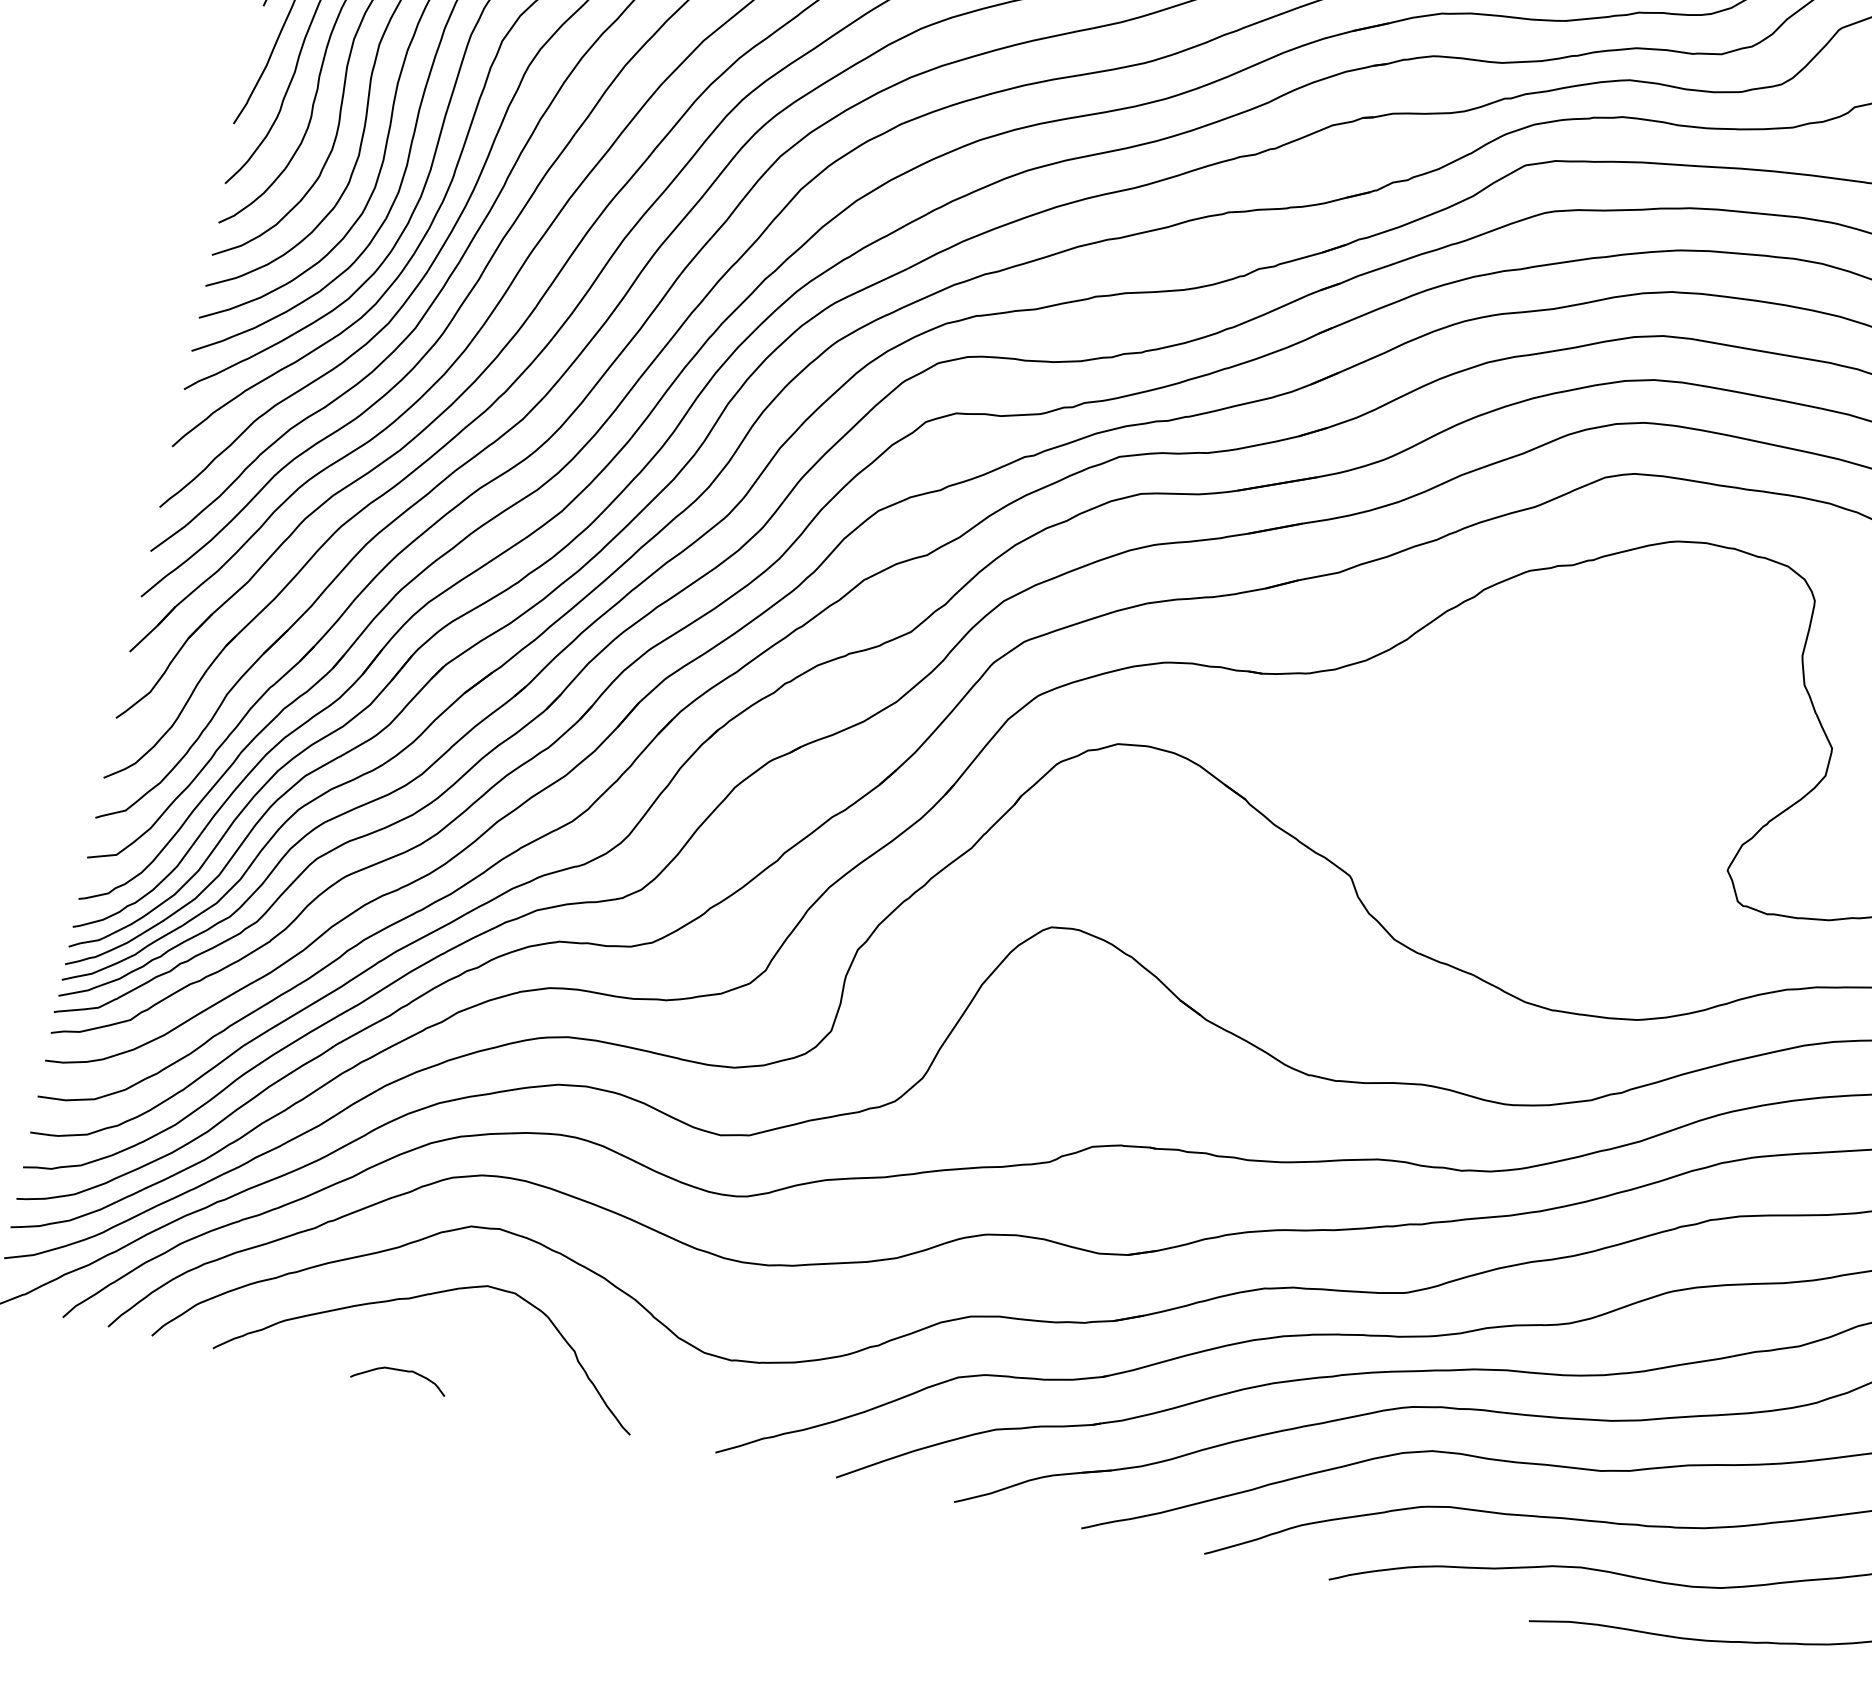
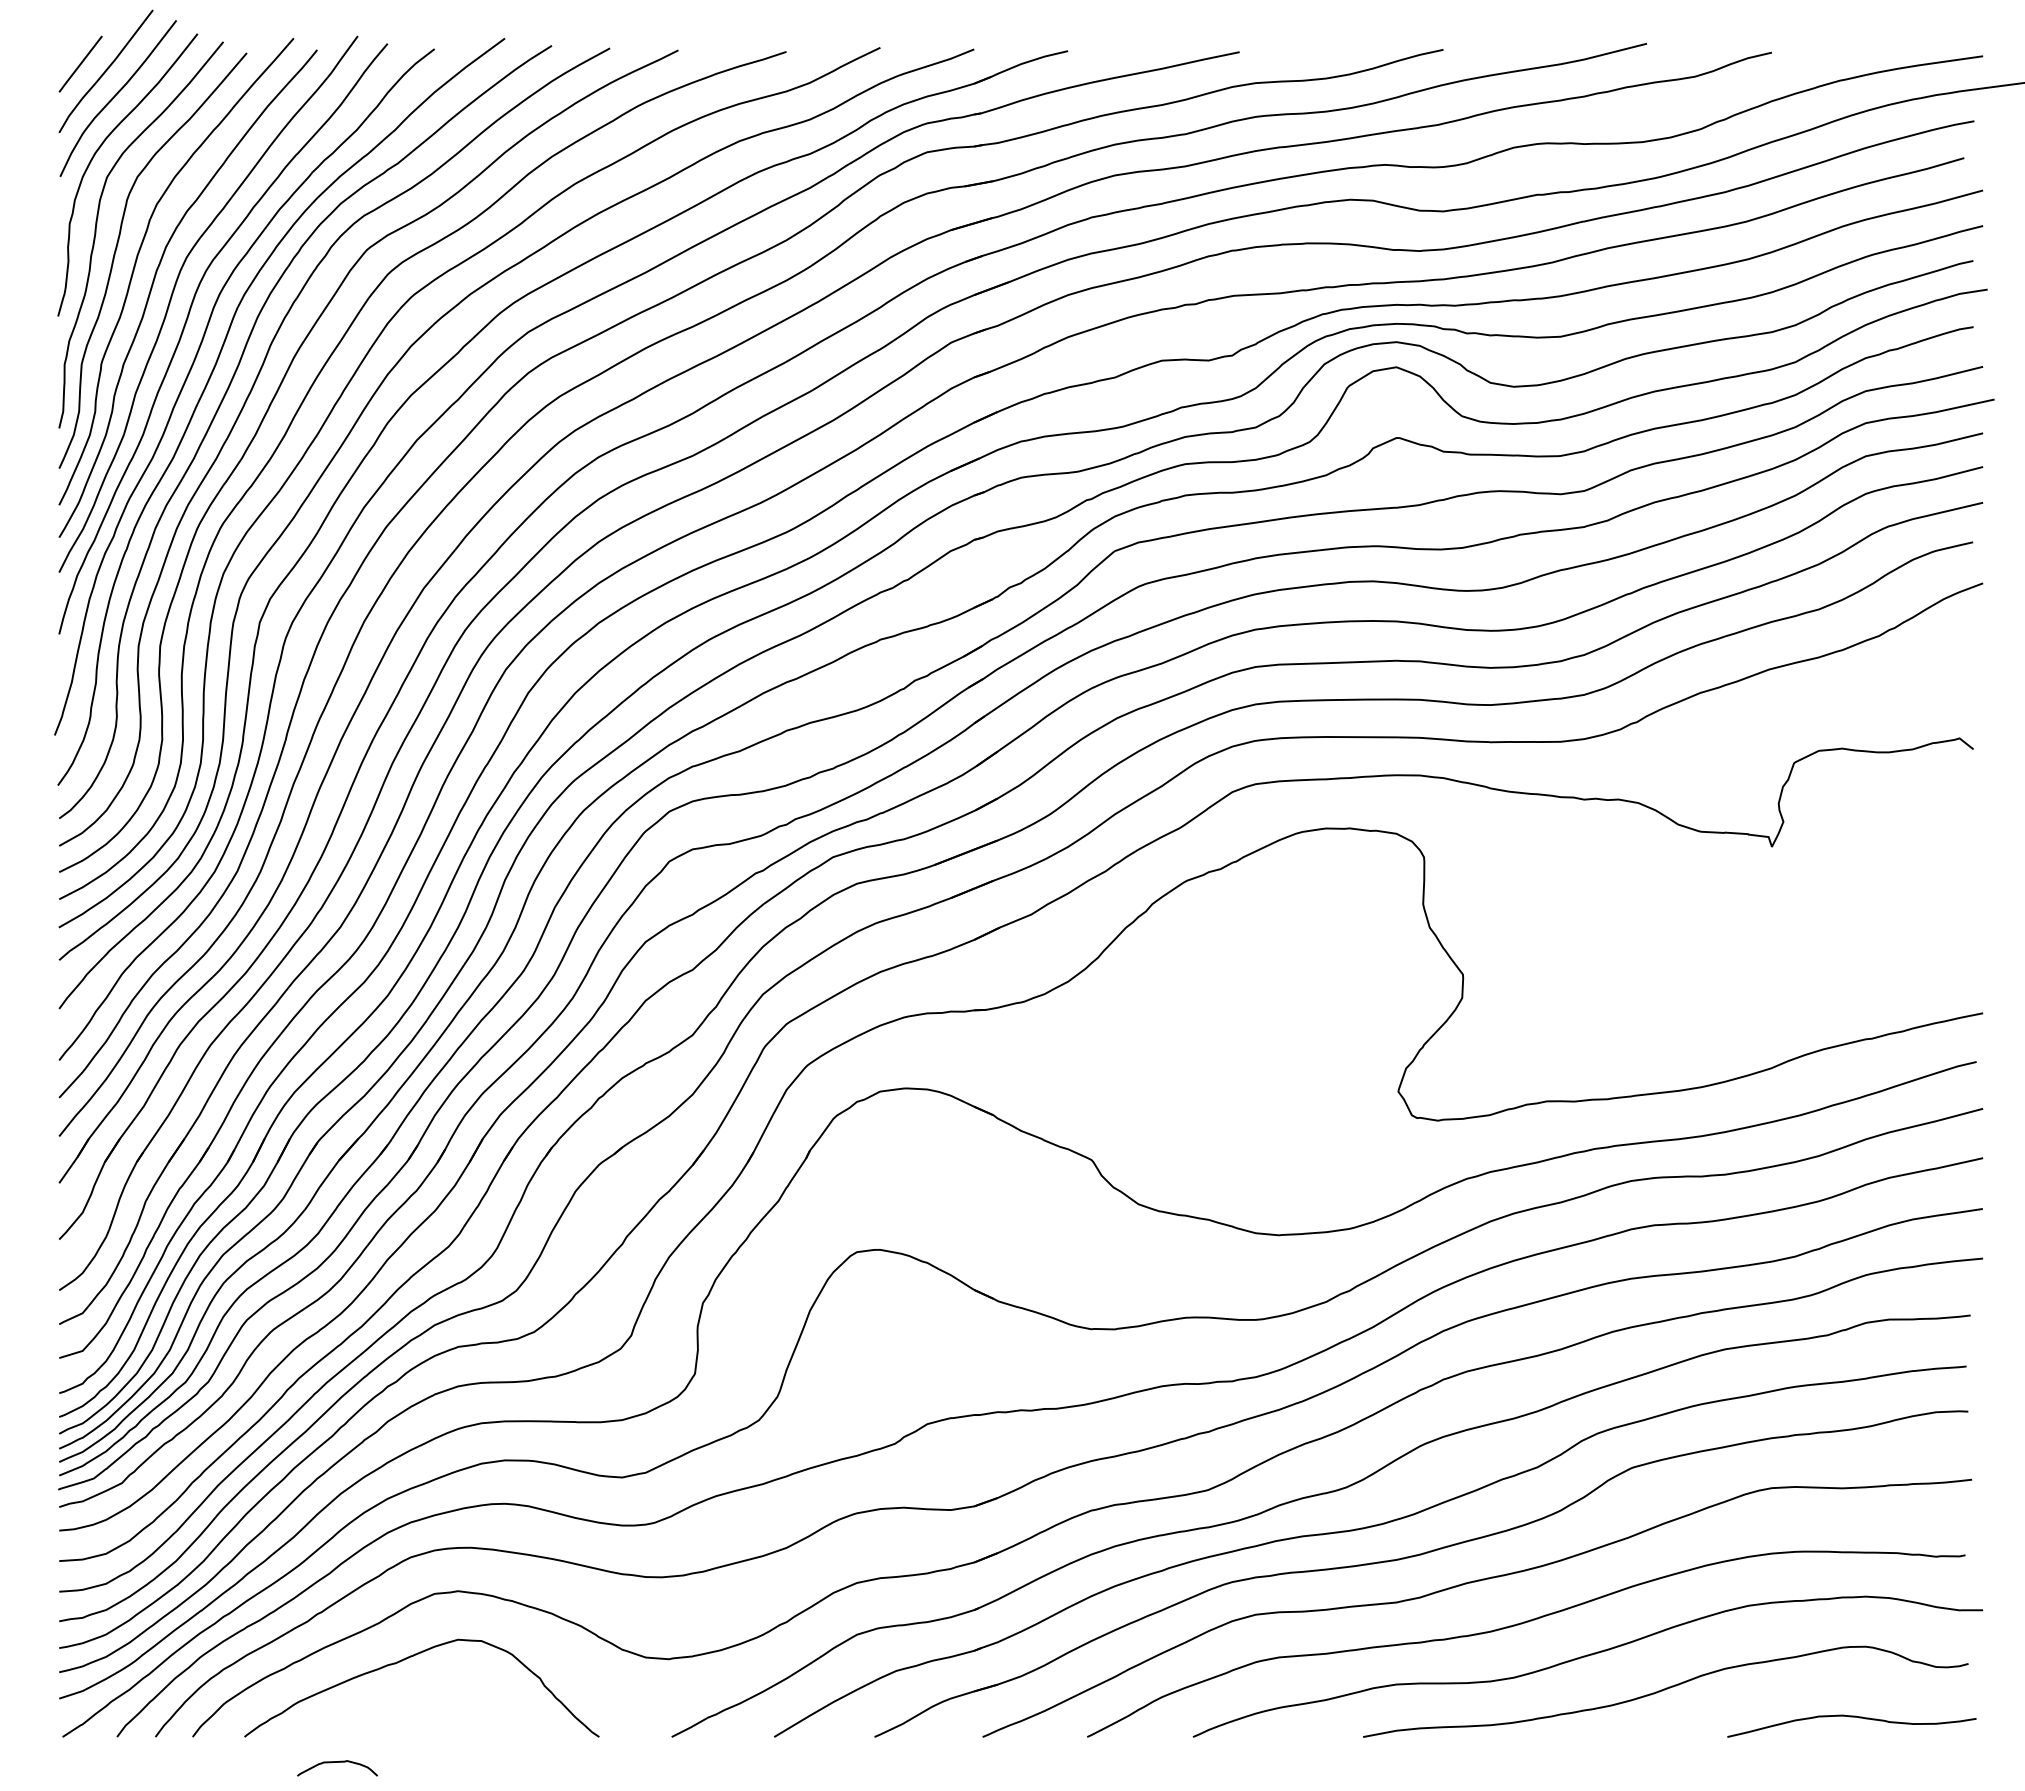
curve: (400, 1370) -> (337, 1762), moved

